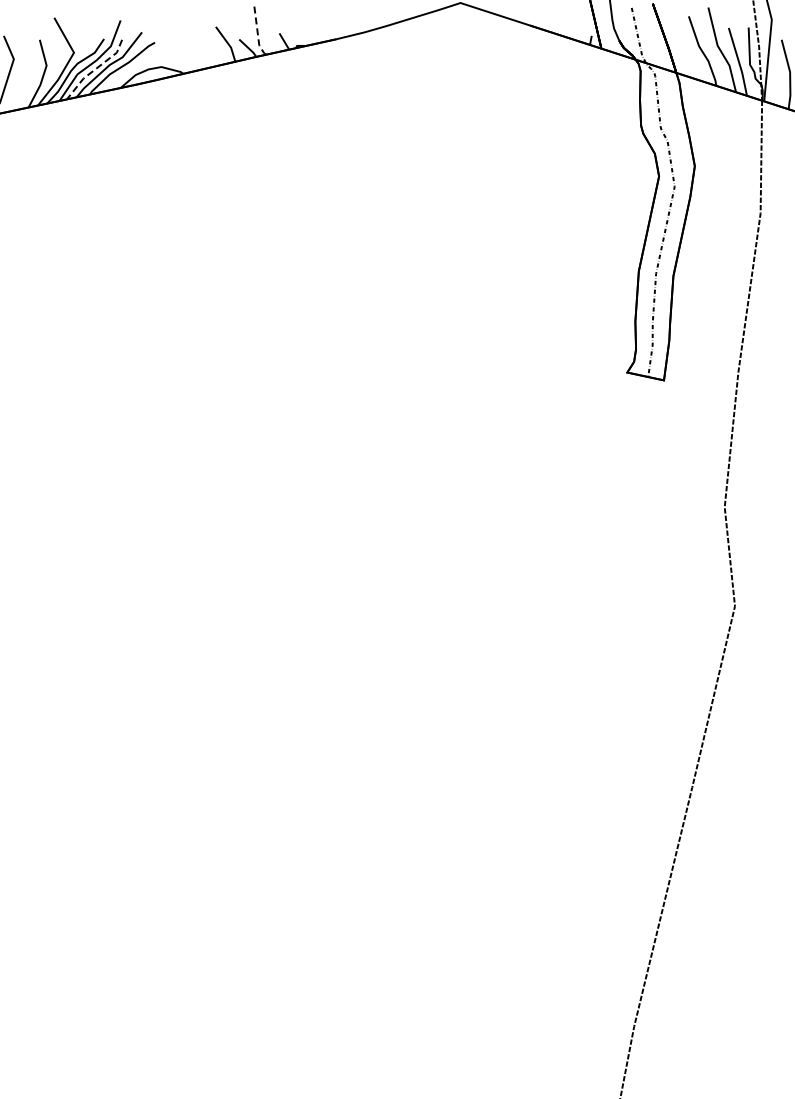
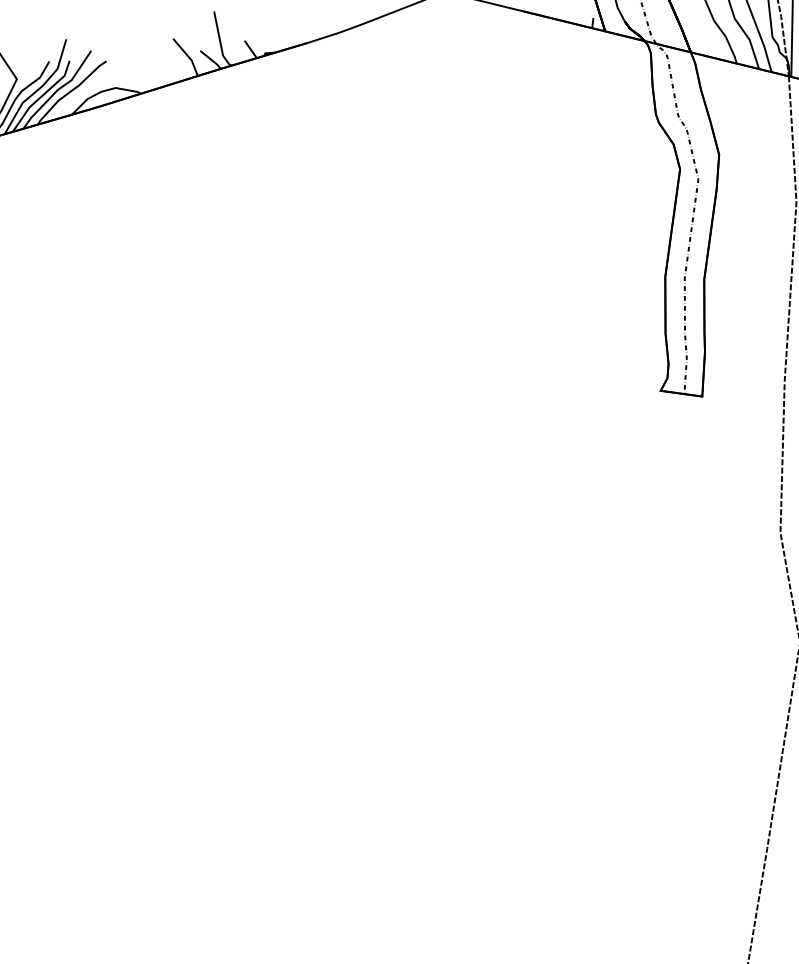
line: (257, 32) -> (220, 41), dashed -> solid
line: (95, 69) -> (42, 96), dashed -> solid

